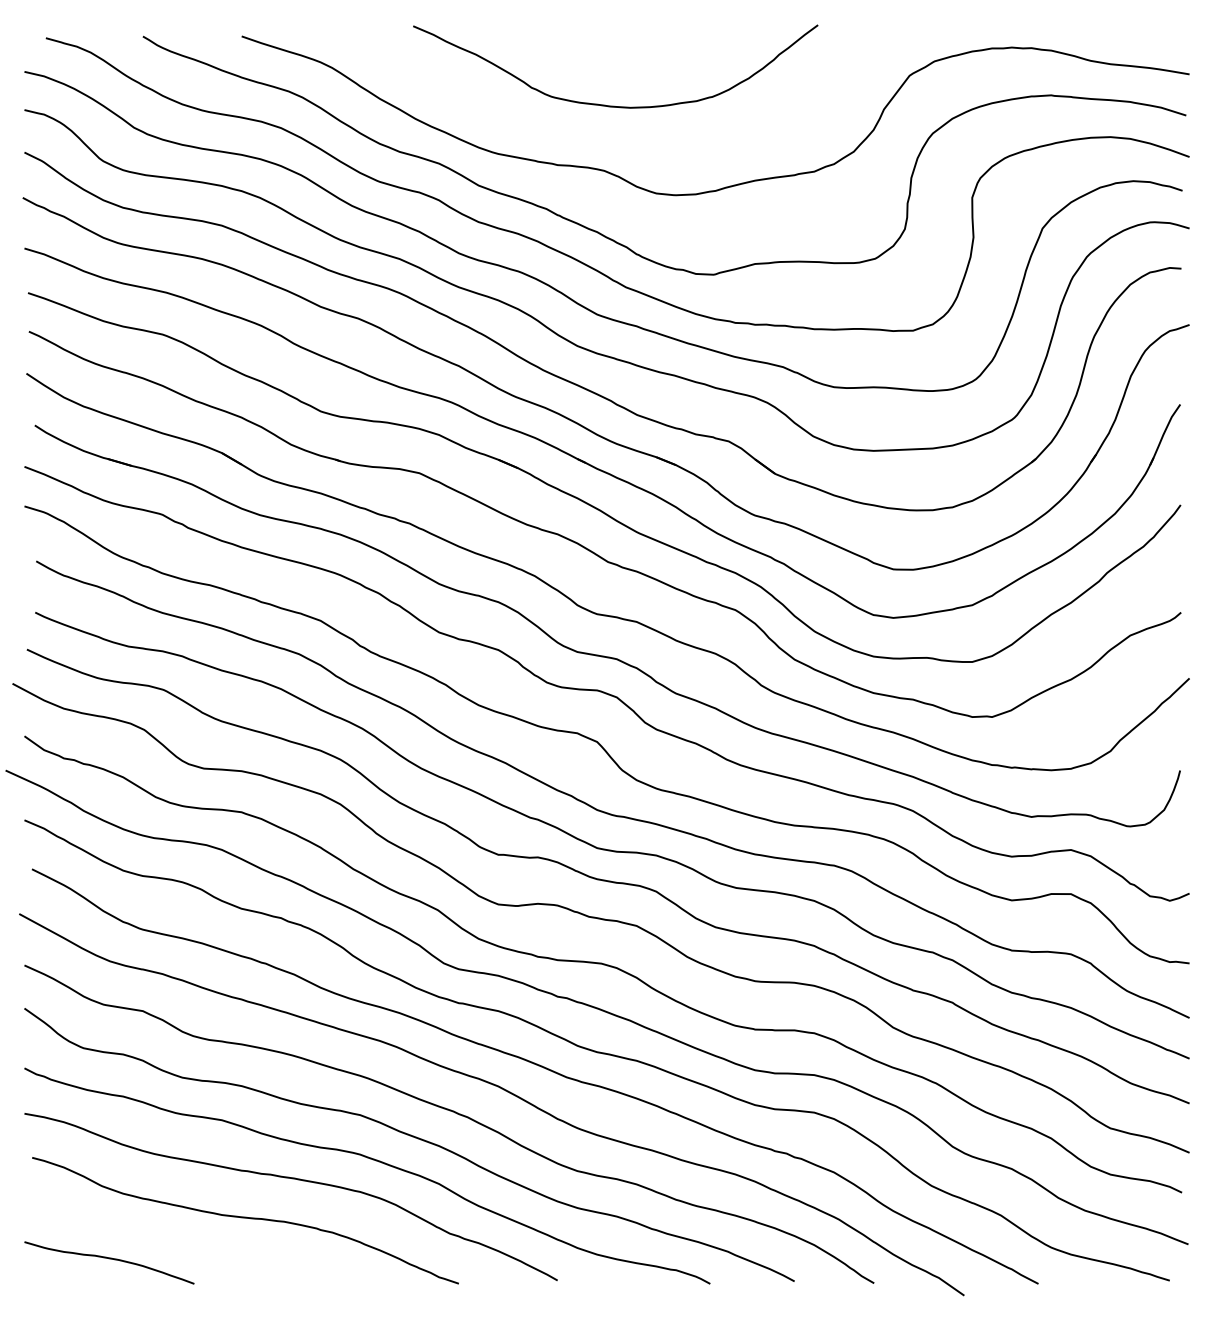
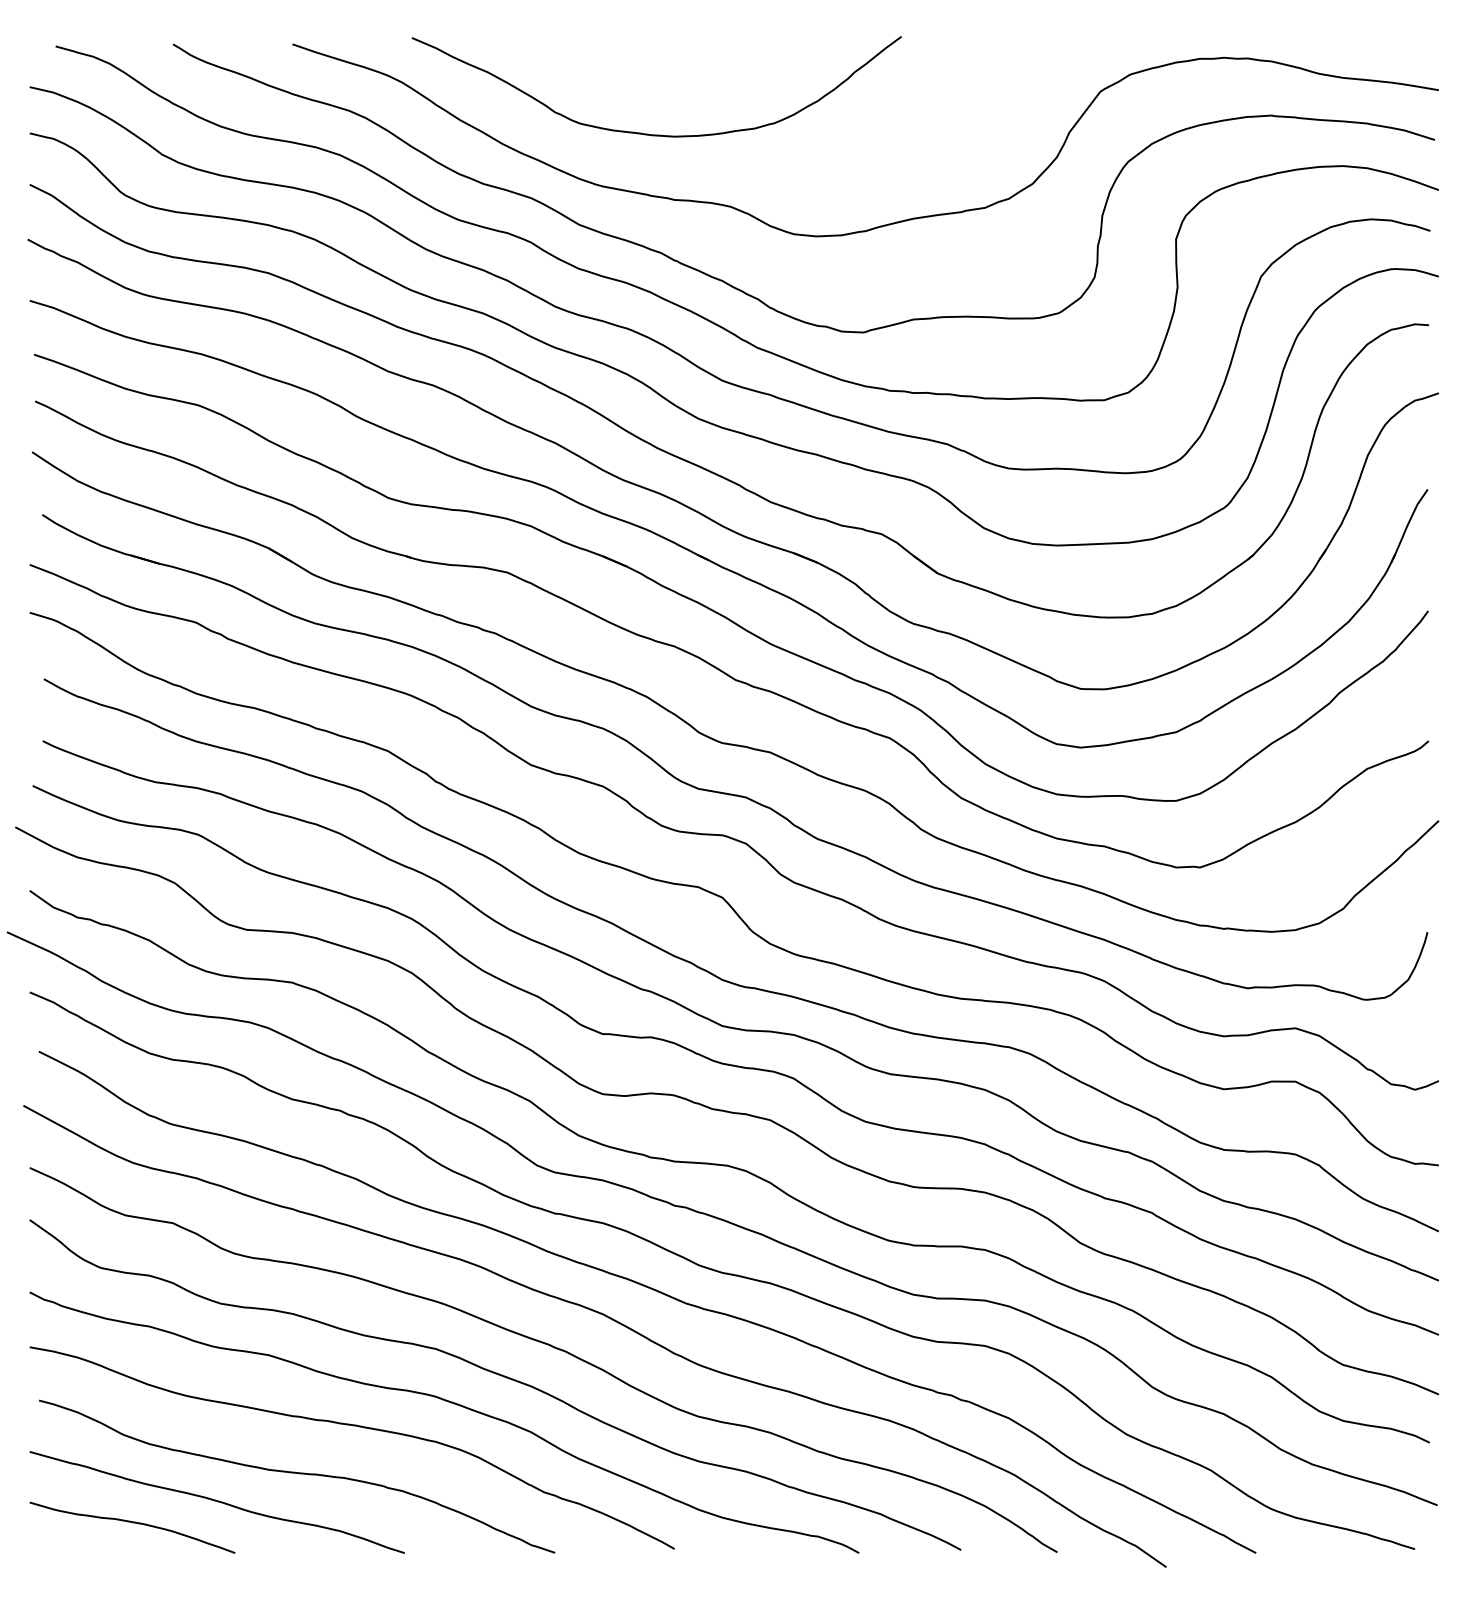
curve: (608, 105) -> (648, 133), moved
curve: (178, 1241) -> (216, 1501), added

